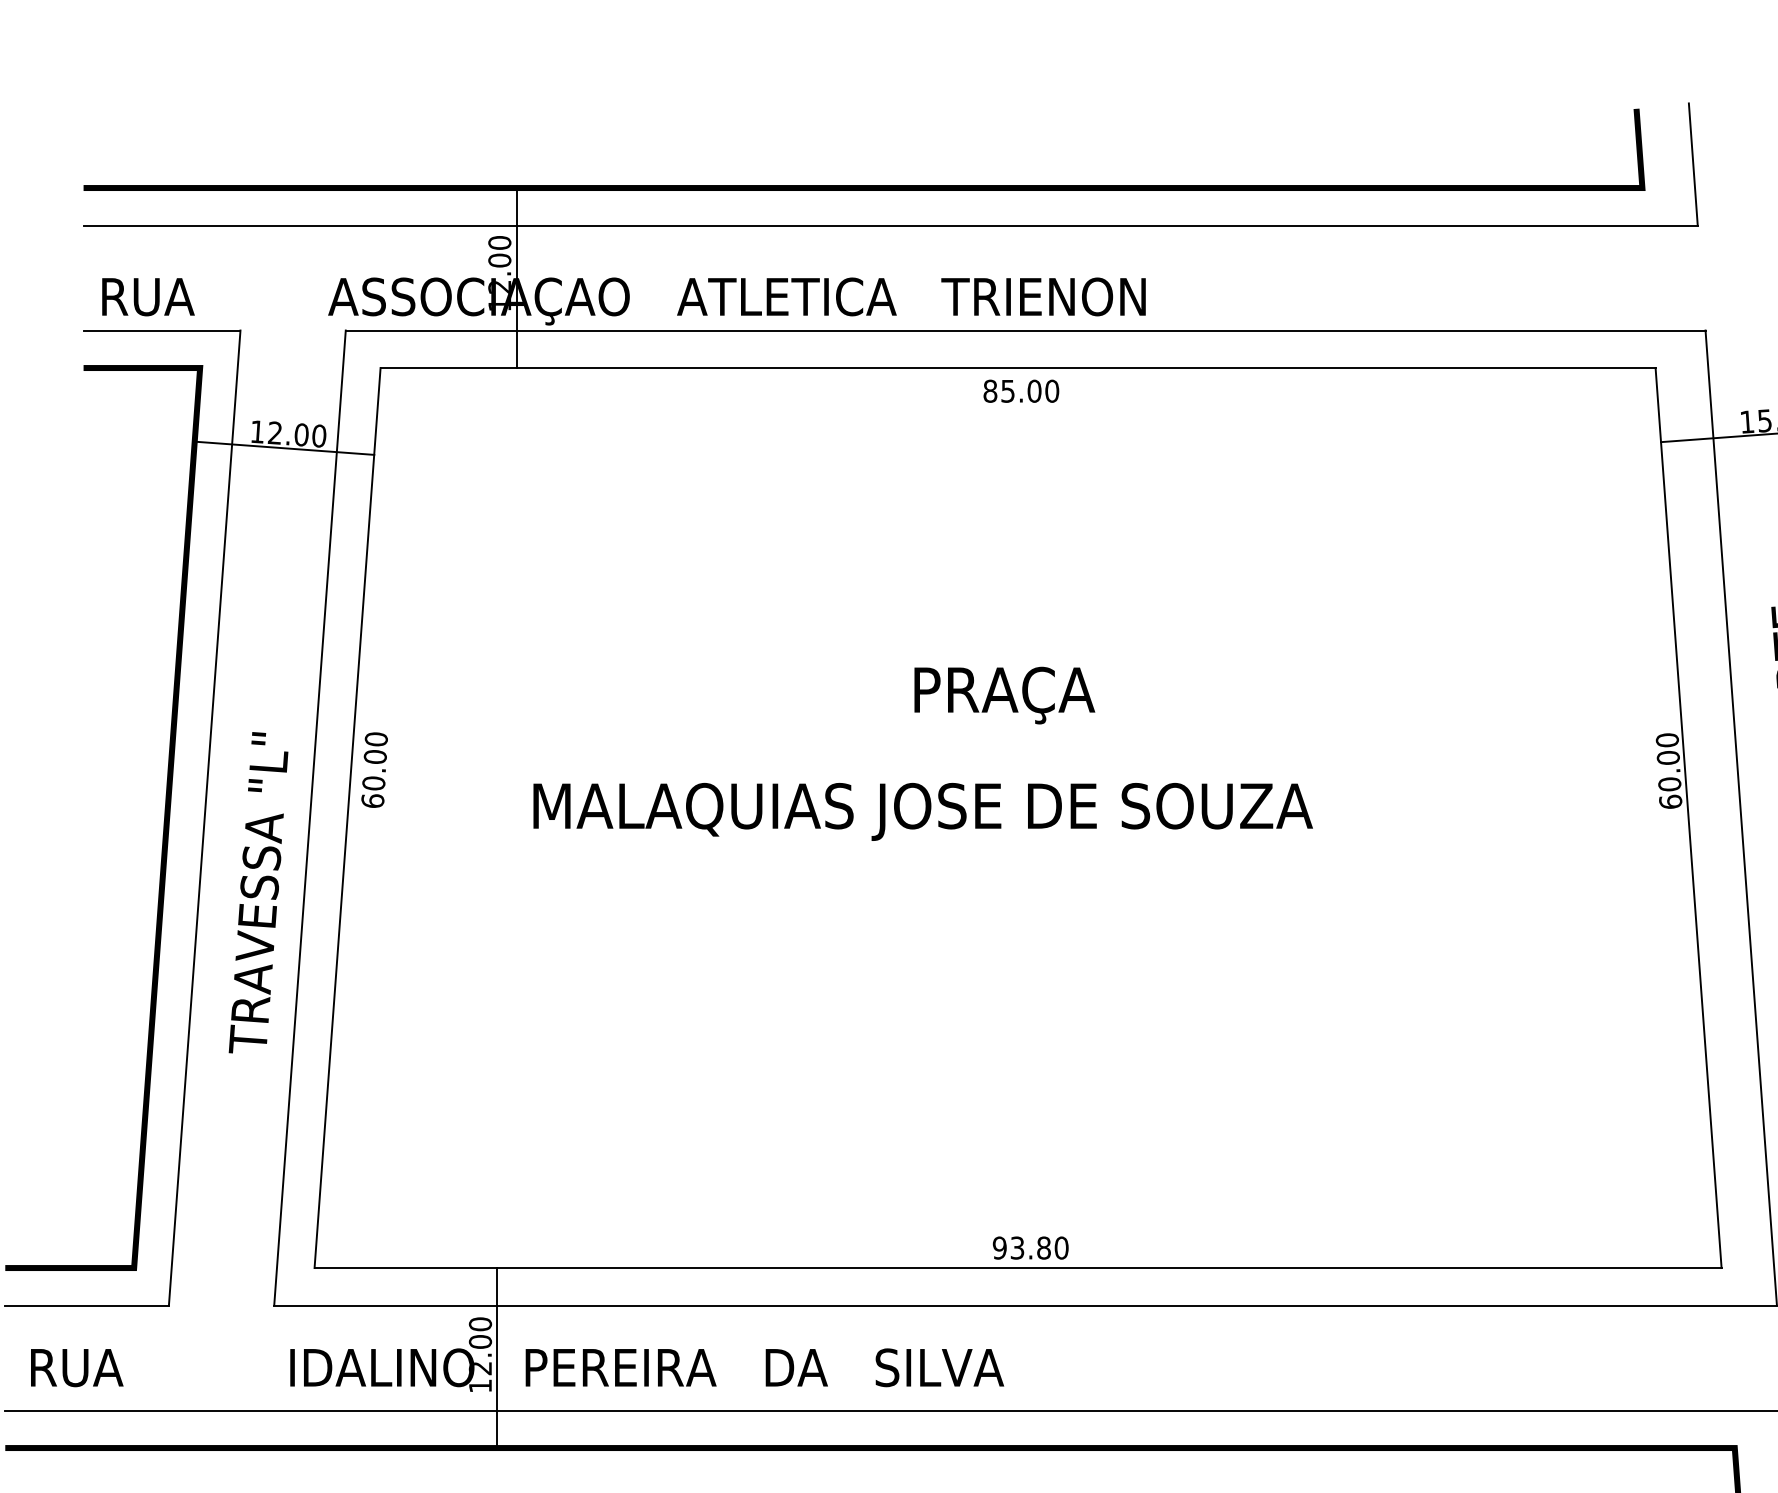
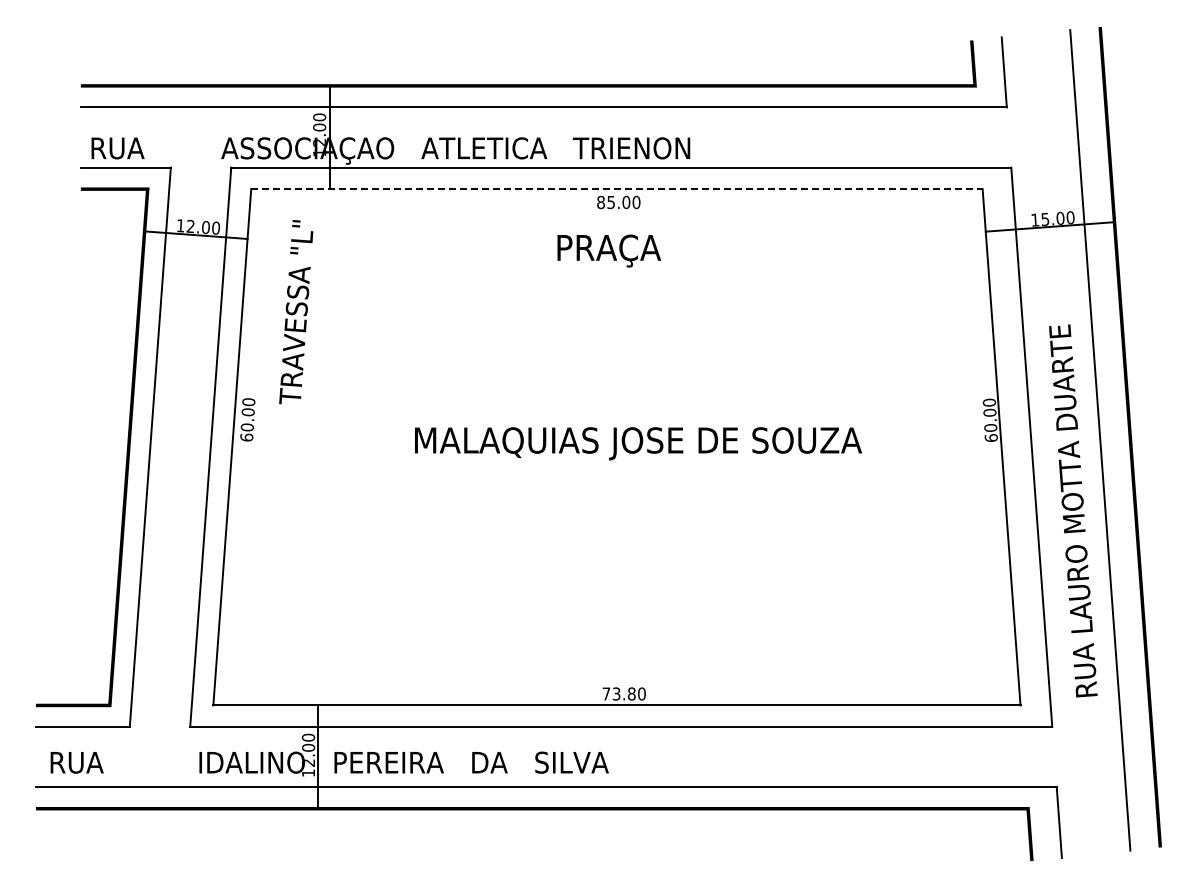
line: (1017, 368) -> (616, 189), solid -> dashed
text: (1005, 694) -> (609, 250), moved
text: (923, 811) -> (638, 443), moved
text: (259, 893) -> (296, 312), moved
text: (999, 1247) -> (606, 693), 93.80 -> 73.80

